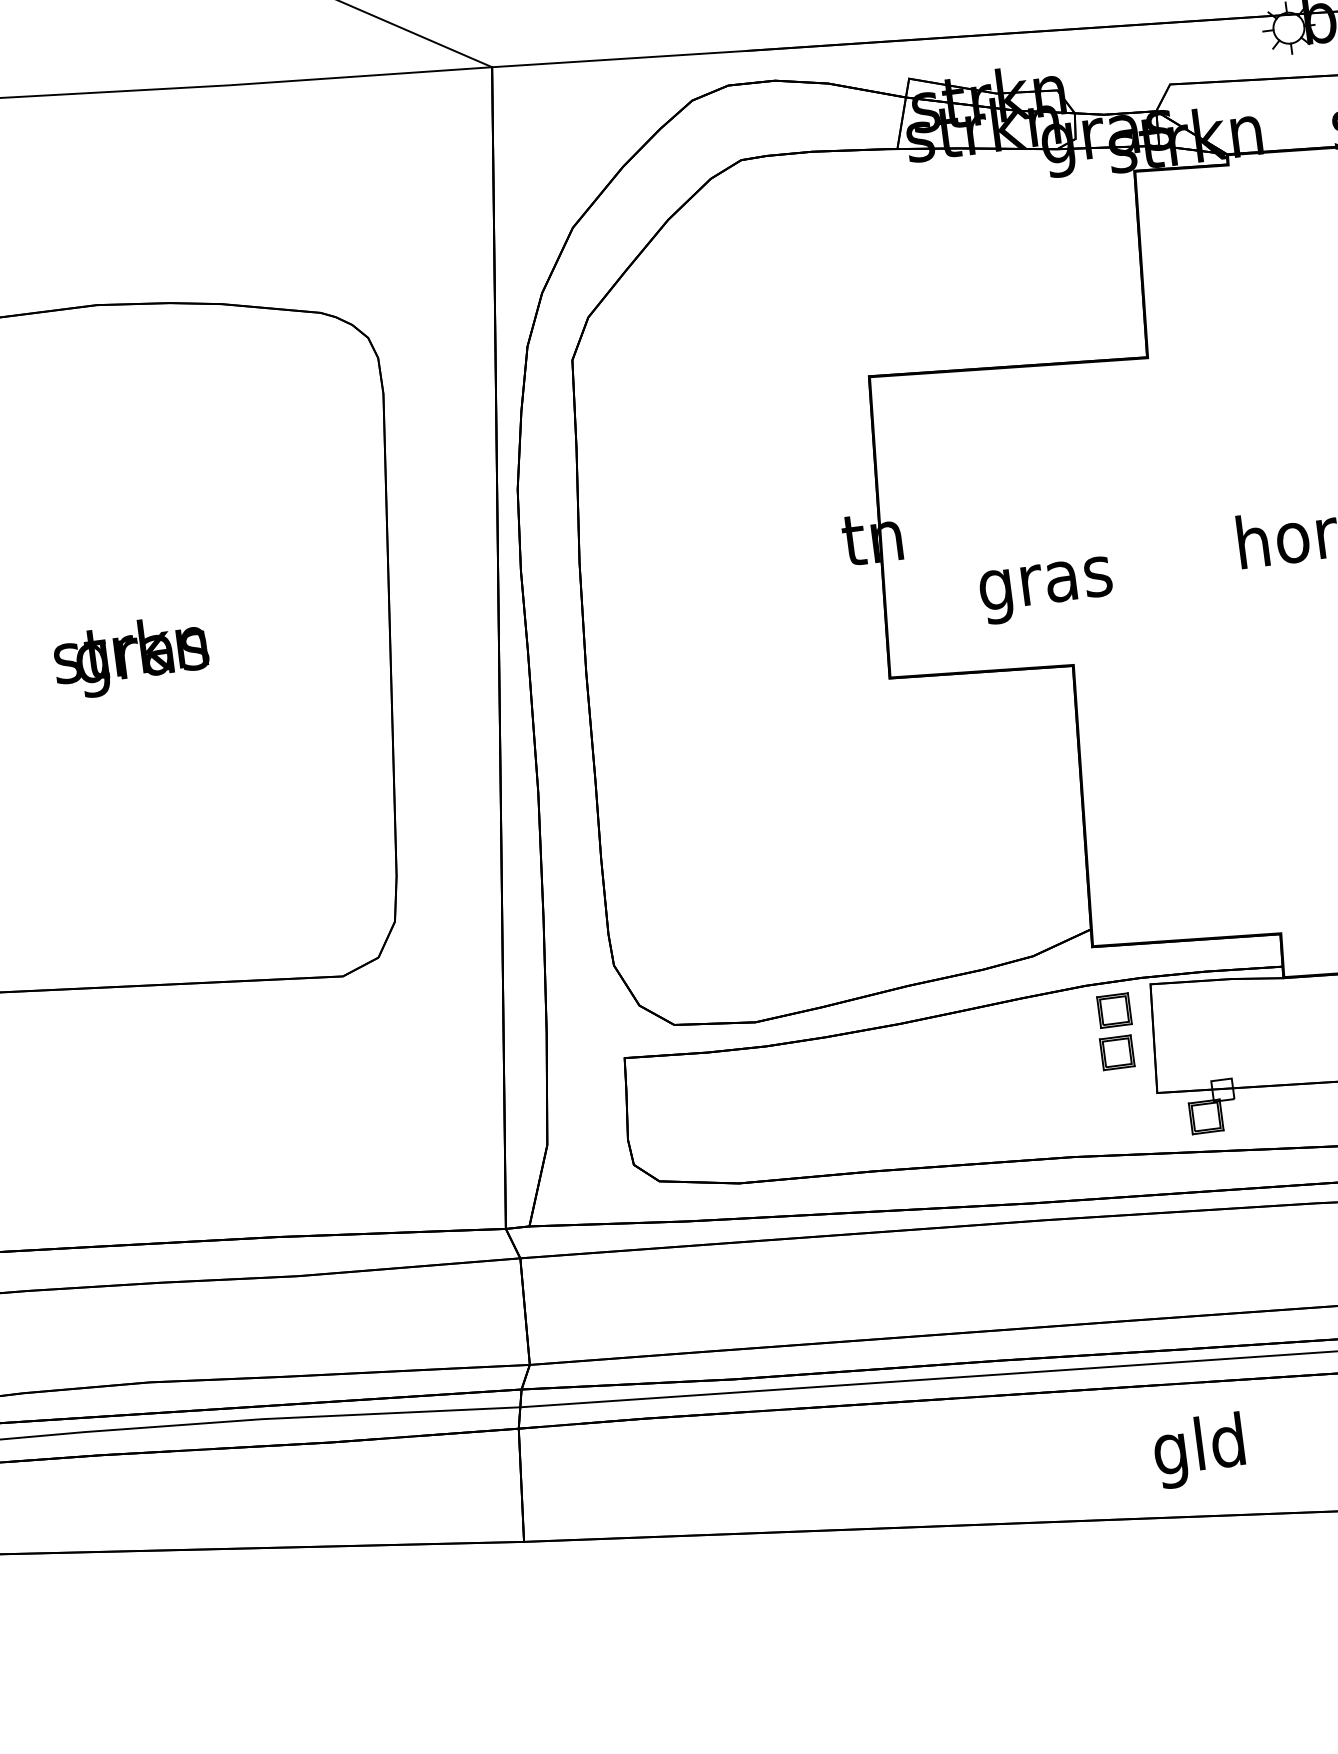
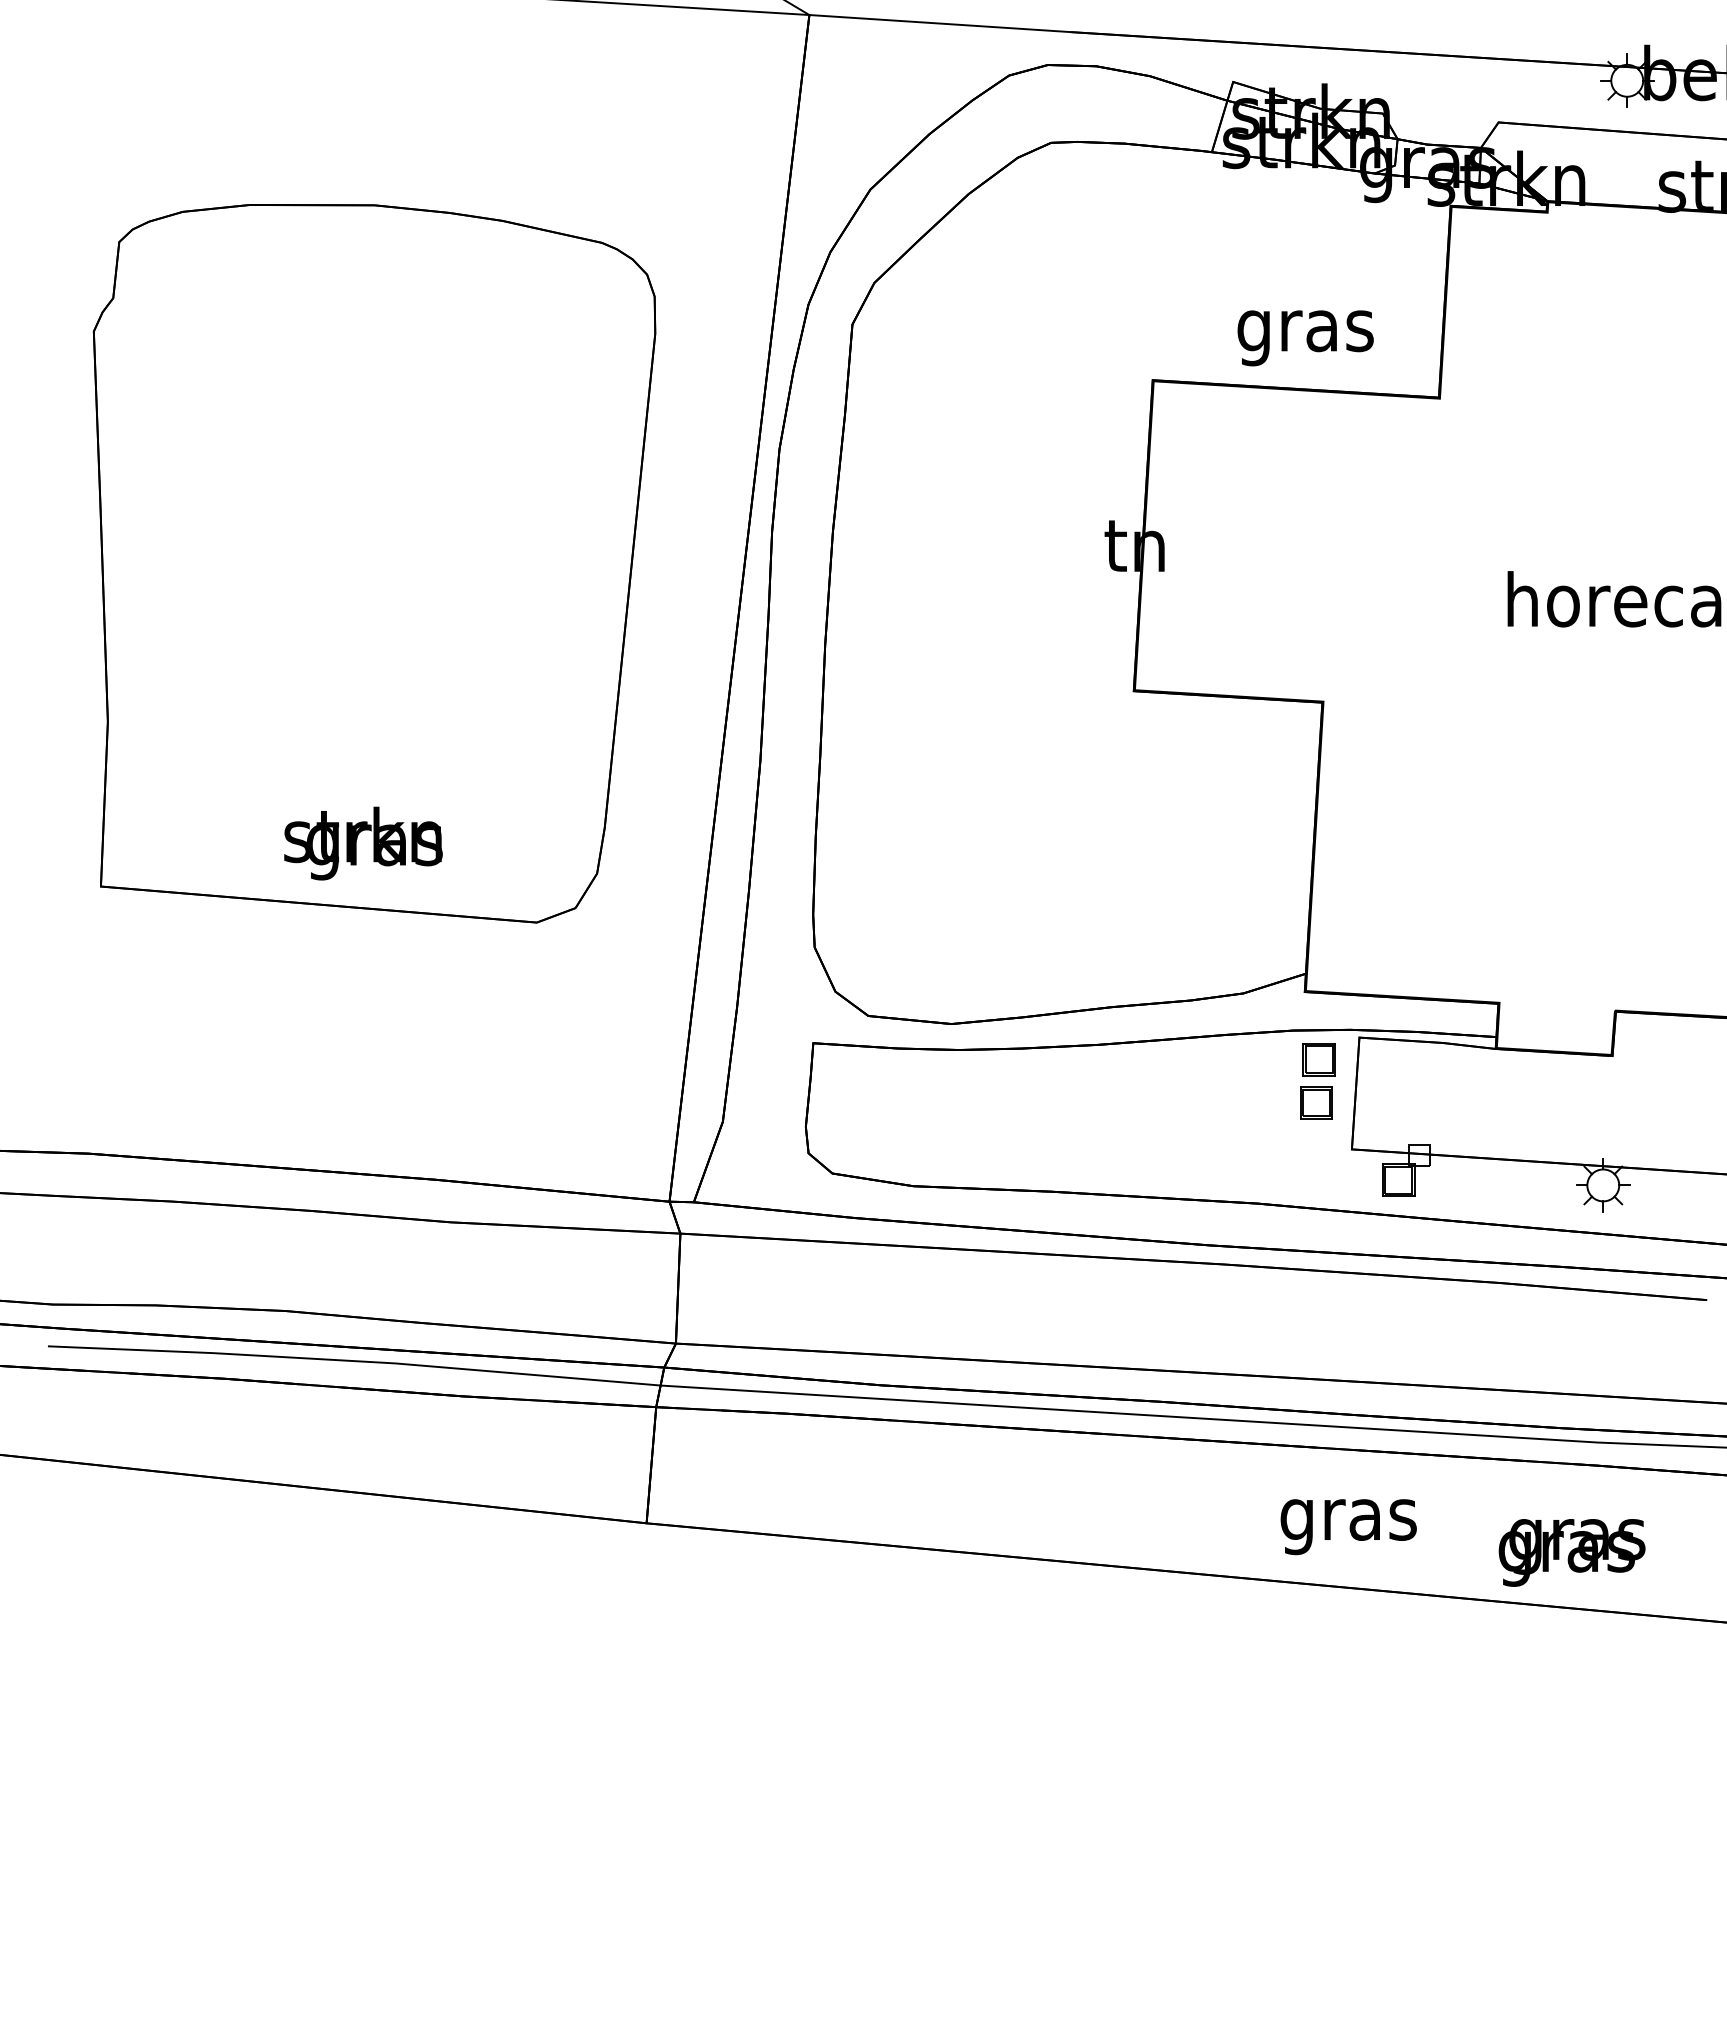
text: (1046, 590) -> (1305, 338), moved
text: (131, 656) -> (363, 843), moved
text: (1200, 1450) -> (1348, 1519), gld -> gras

